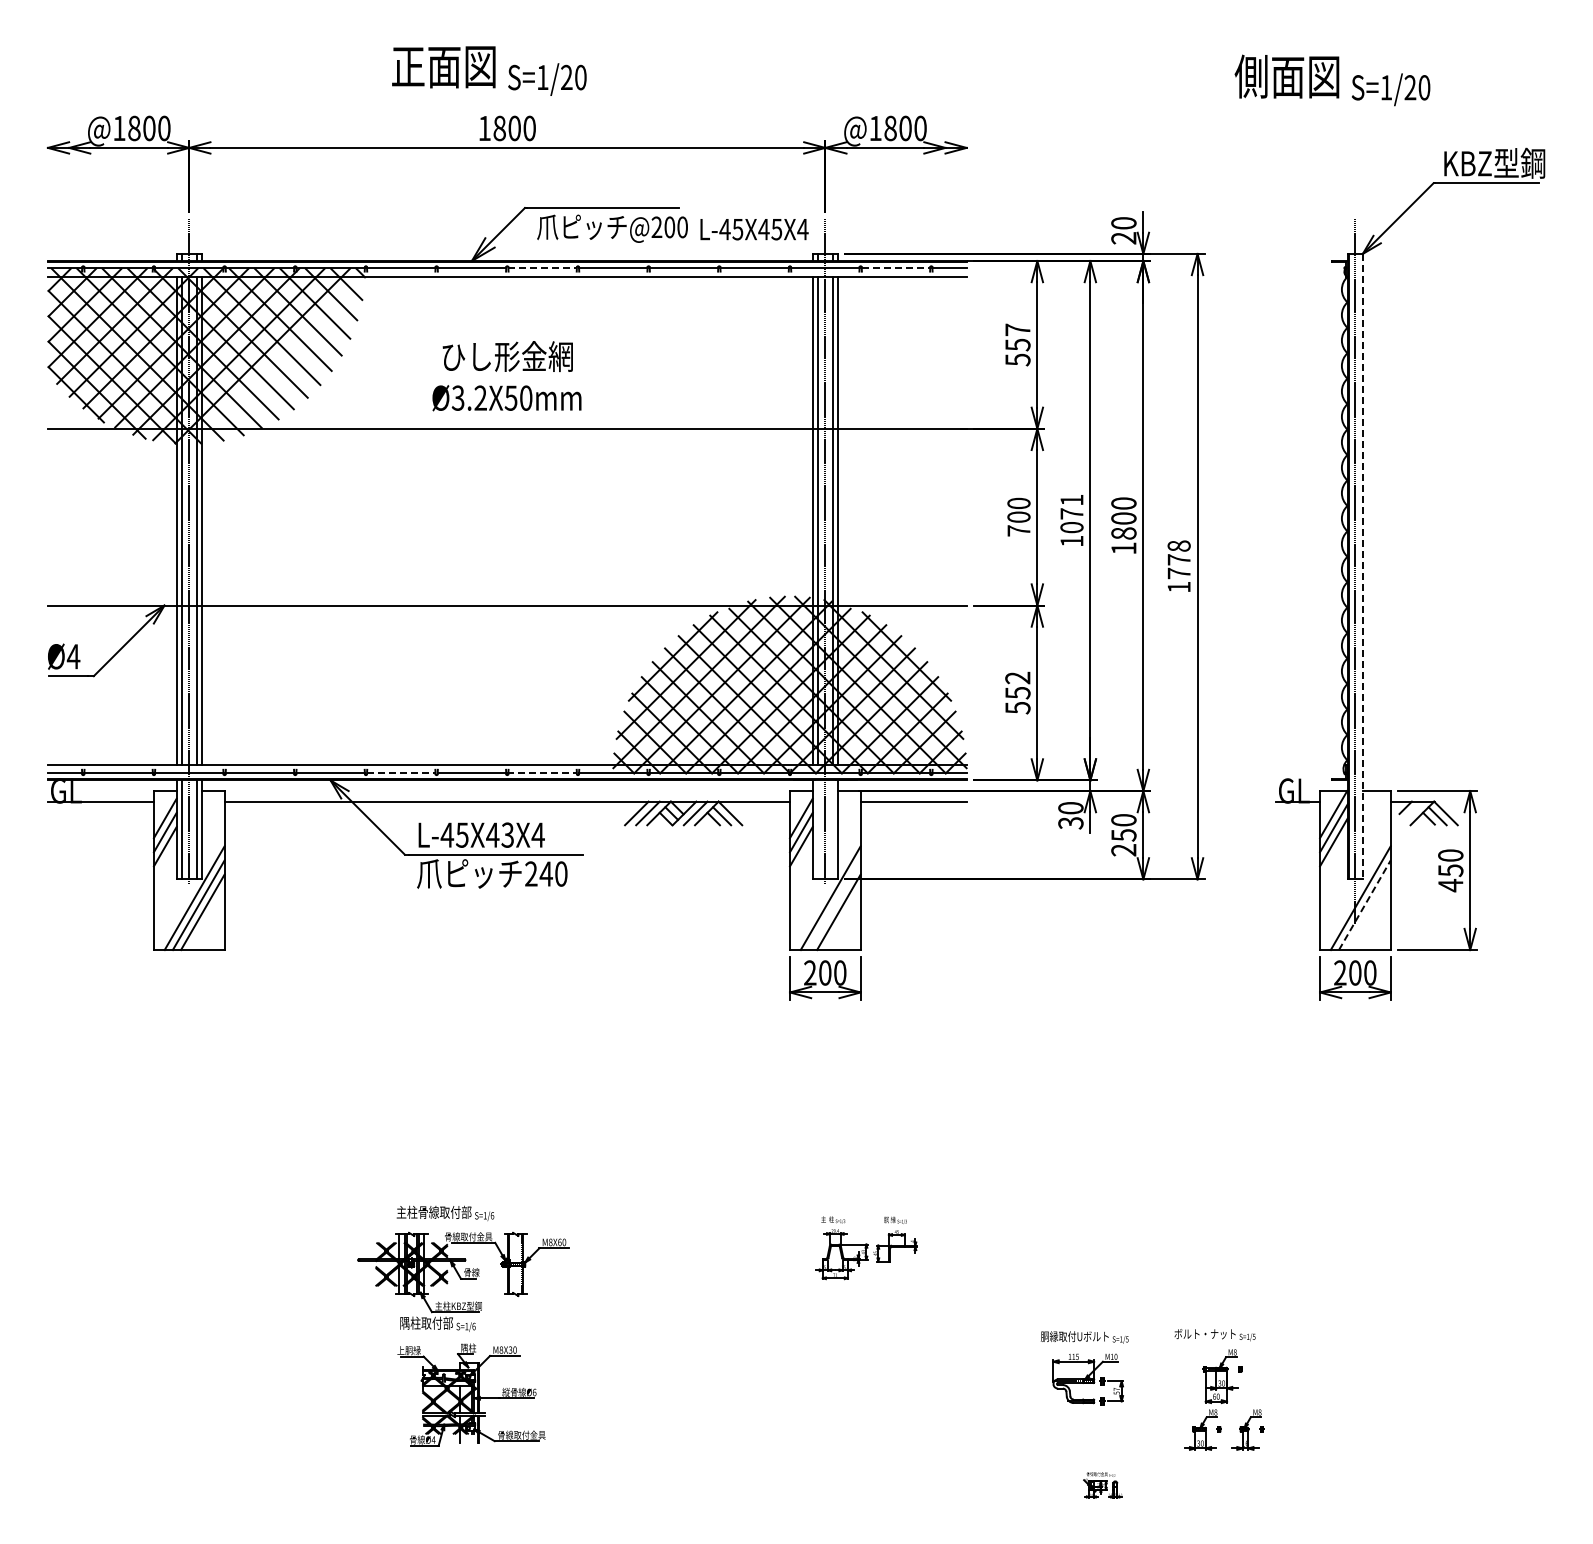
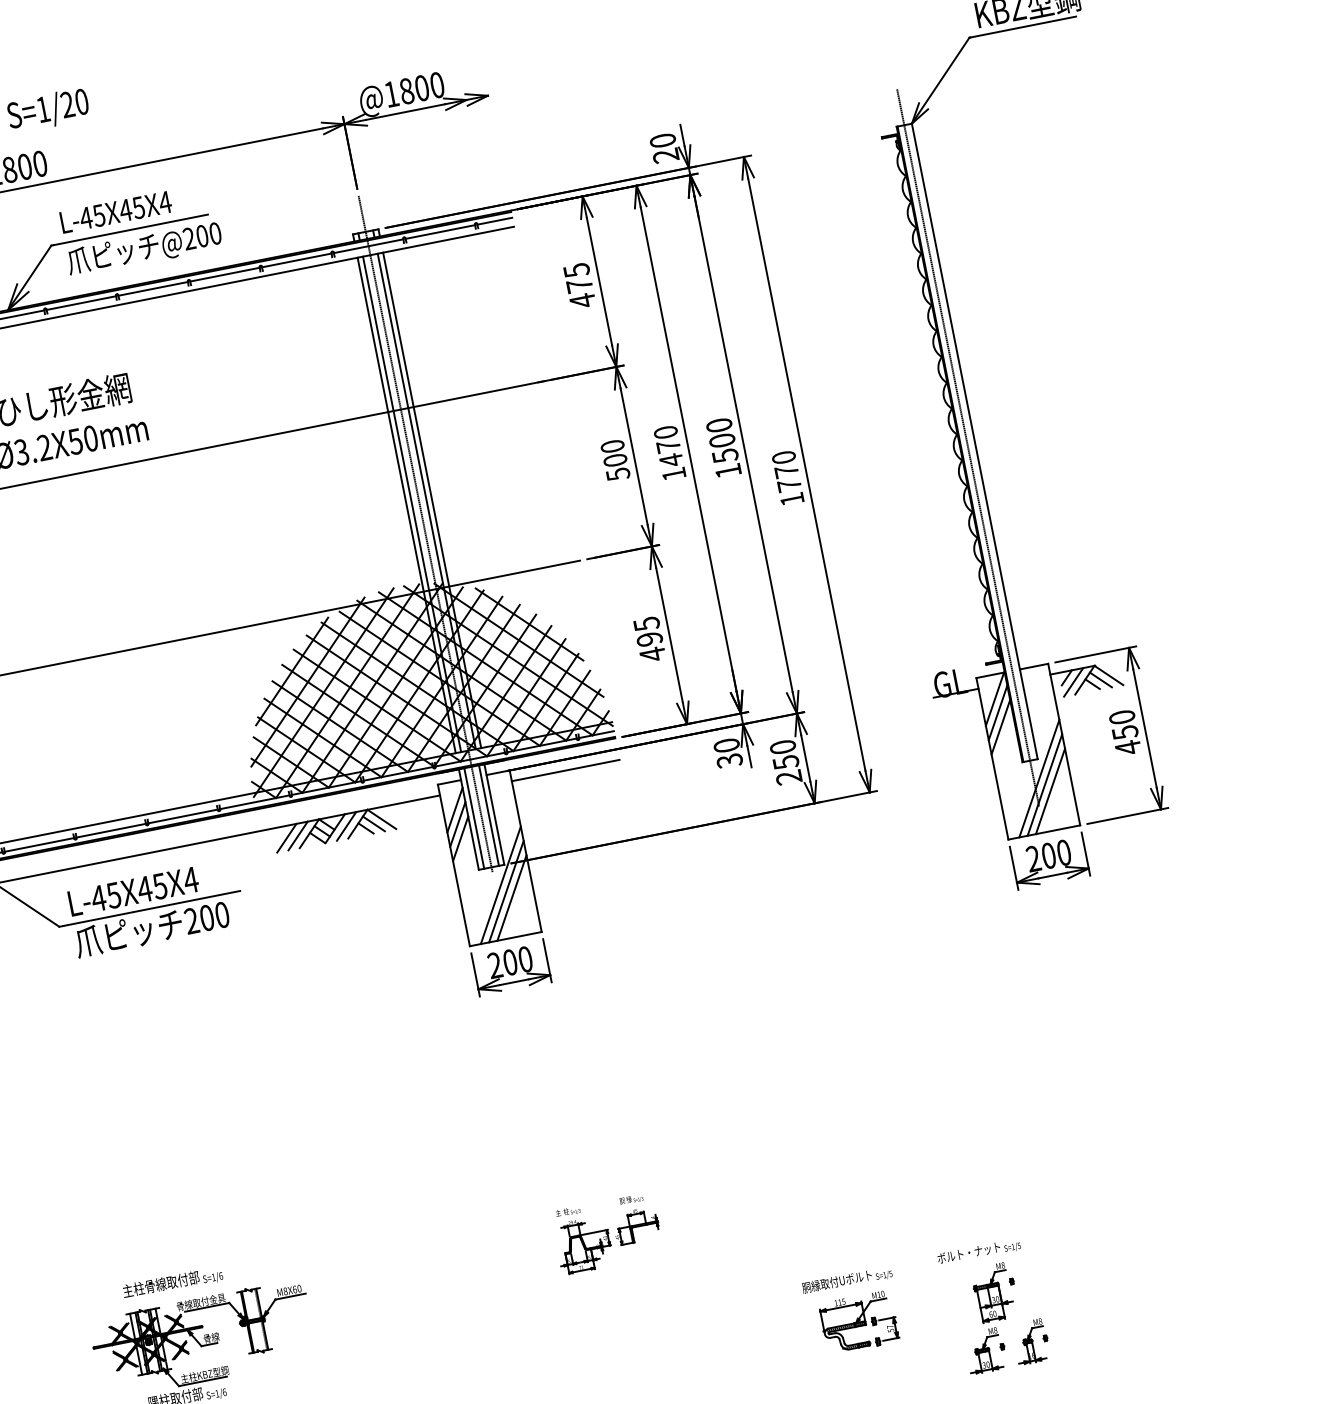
text: (754, 229) -> (116, 212), moved
line: (543, 268) -> (82, 303), dashed -> solid
line: (896, 268) -> (440, 232), dashed -> solid
text: (1017, 344) -> (579, 285), 557 -> 475
text: (1071, 513) -> (668, 446), 1071 -> 1470
text: (1018, 530) -> (617, 474), 700 -> 500
text: (1123, 533) -> (724, 455), 1800 -> 1500
text: (1179, 545) -> (784, 456), 1778 -> 1770
line: (1362, 566) -> (974, 441), dashed -> solid
text: (1017, 692) -> (649, 638), 552 -> 495
line: (401, 773) -> (39, 845), dashed -> solid
line: (542, 773) -> (182, 816), dashed -> solid
line: (1411, 813) -> (1073, 682), added
line: (818, 829) -> (474, 818), added
line: (832, 829) -> (488, 815), added
text: (507, 834) -> (159, 885), L-45X43X4 -> L-45X45X4
text: (546, 873) -> (207, 917), 240 -> 200
line: (834, 905) -> (506, 892), added
line: (1364, 905) -> (1044, 785), dashed -> solid
line: (1368, 912) -> (1050, 791), added

